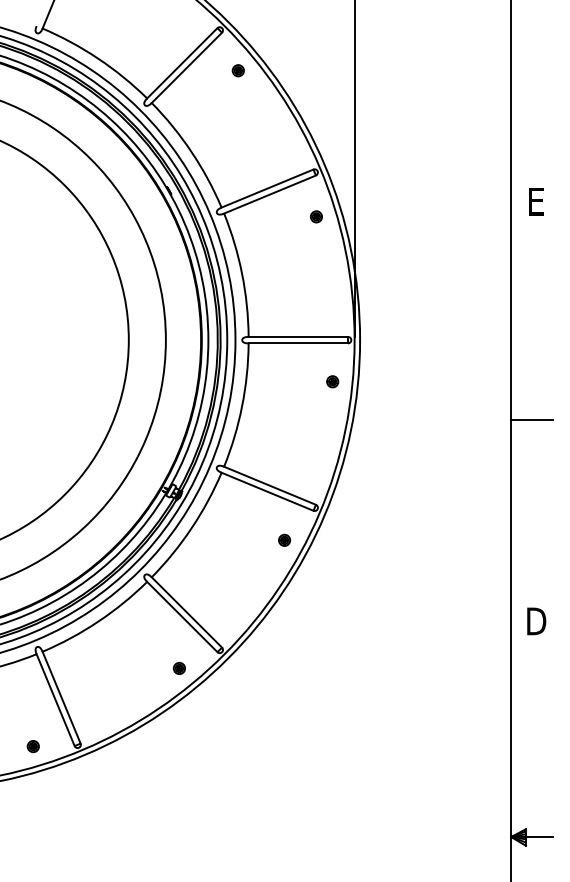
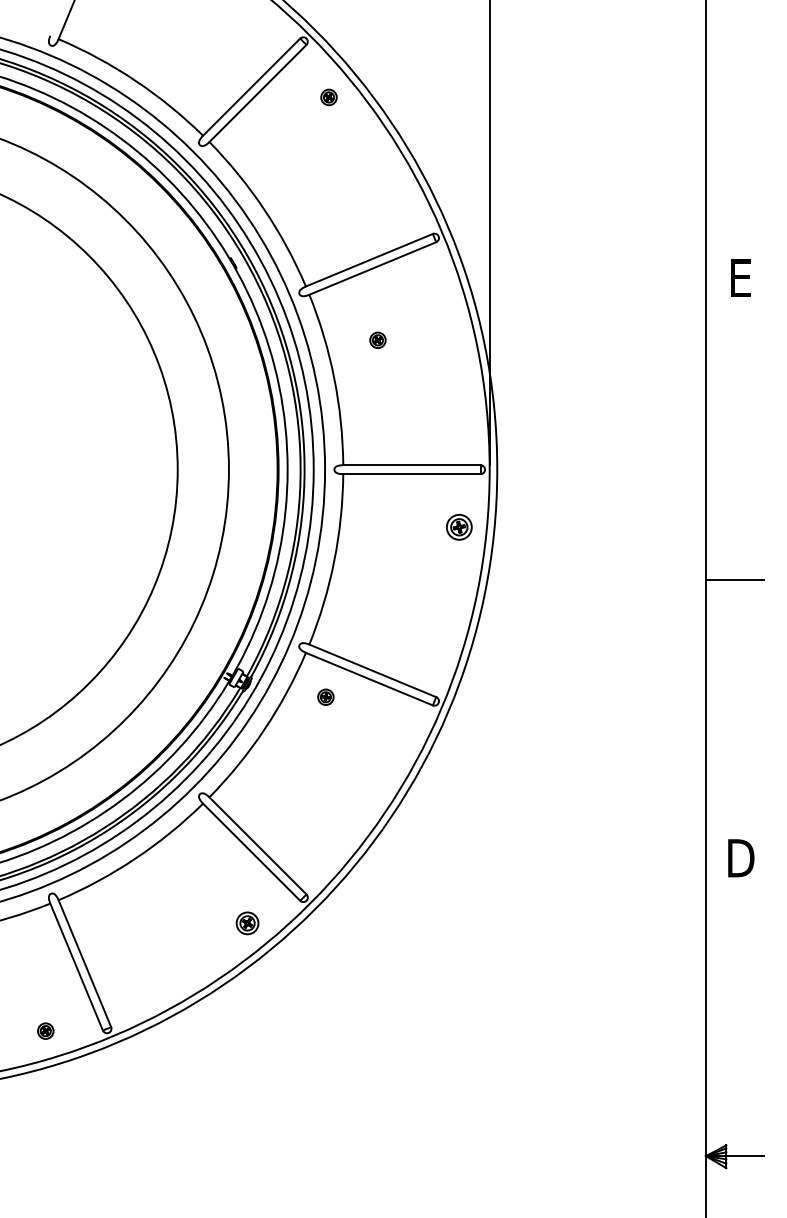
part: (316, 216) -> (377, 339), moved
part: (332, 381) -> (459, 526), size x1.6
part: (284, 539) -> (325, 696), moved
part: (179, 667) -> (247, 922), size x1.4

